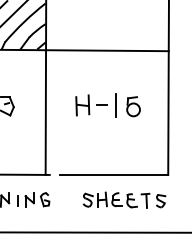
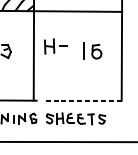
part: (91, 105) -> (55, 46), moved
line: (114, 174) -> (83, 100), solid -> dashed
part: (124, 199) -> (75, 118), moved

